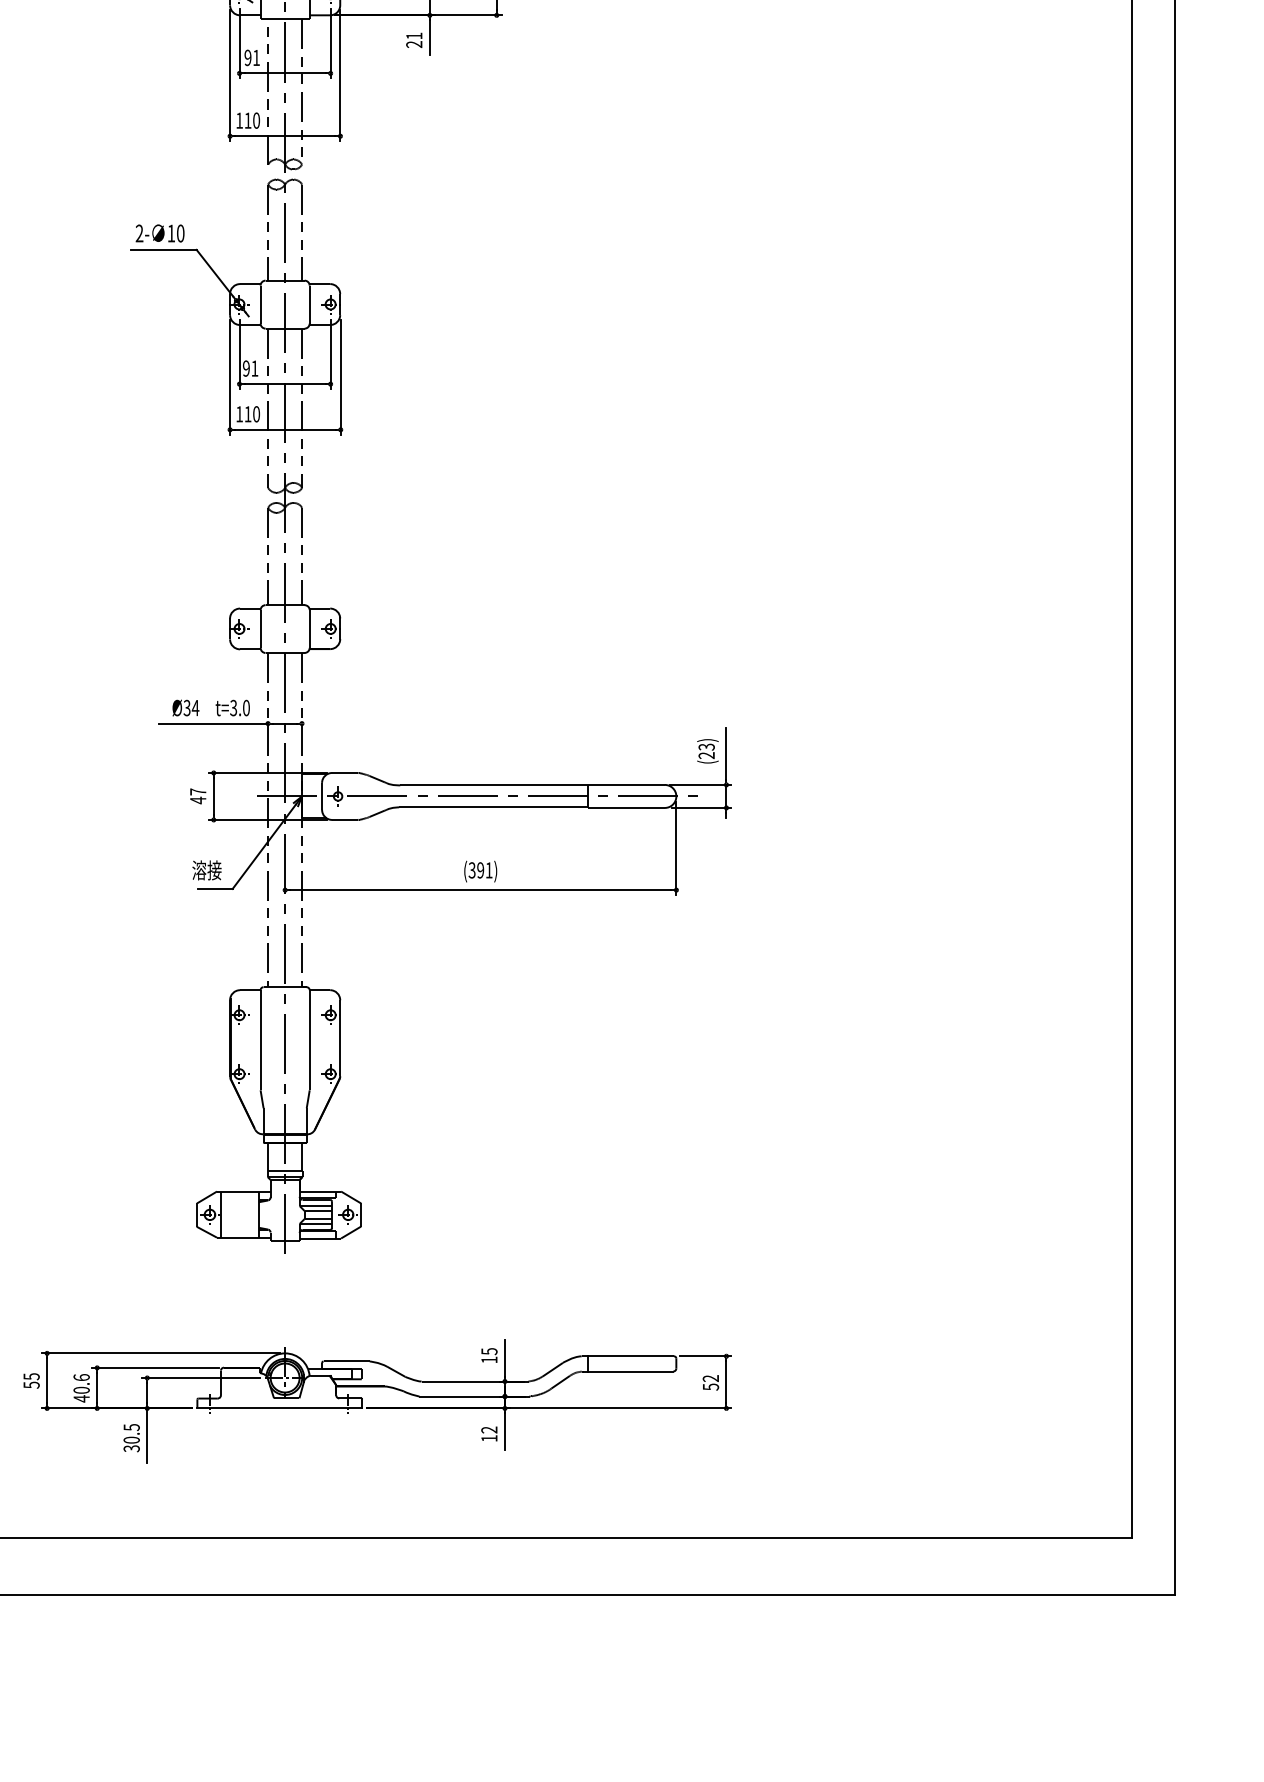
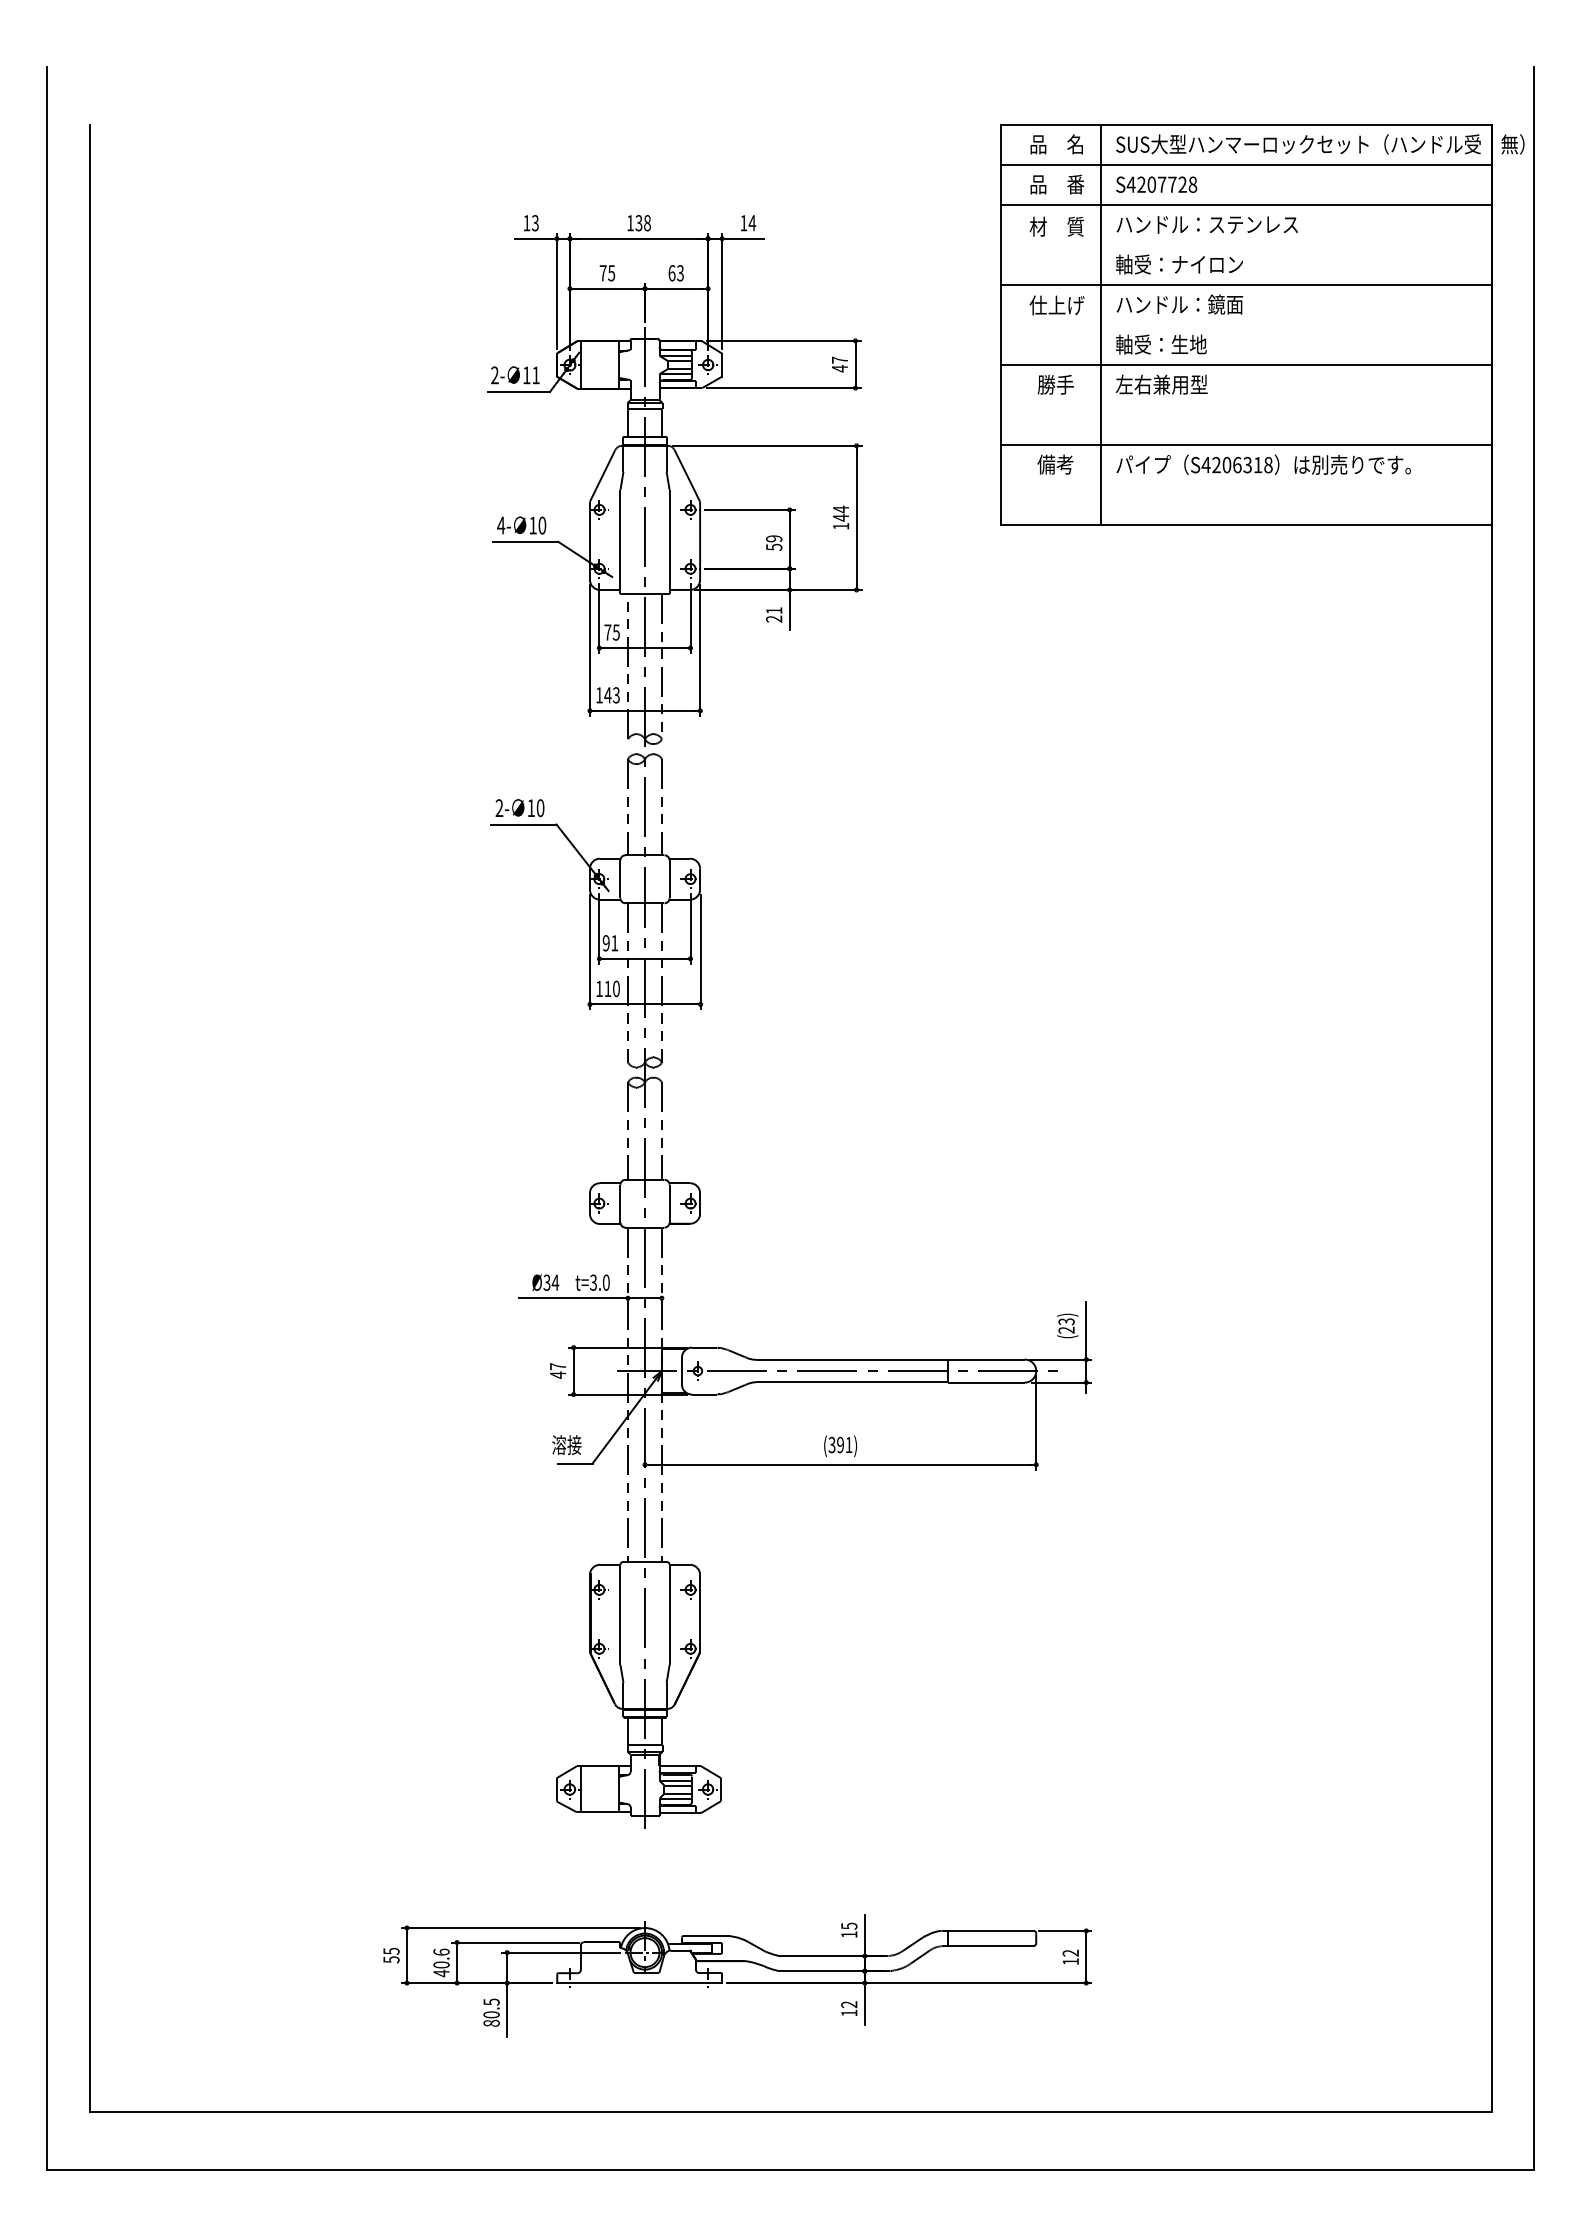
text: (251, 57) -> (611, 632), 91 -> 75
text: (251, 120) -> (611, 695), 110 -> 143
text: (710, 1386) -> (1070, 1961), 52 -> 12
text: (131, 1447) -> (491, 2022), 30.5 -> 80.5

